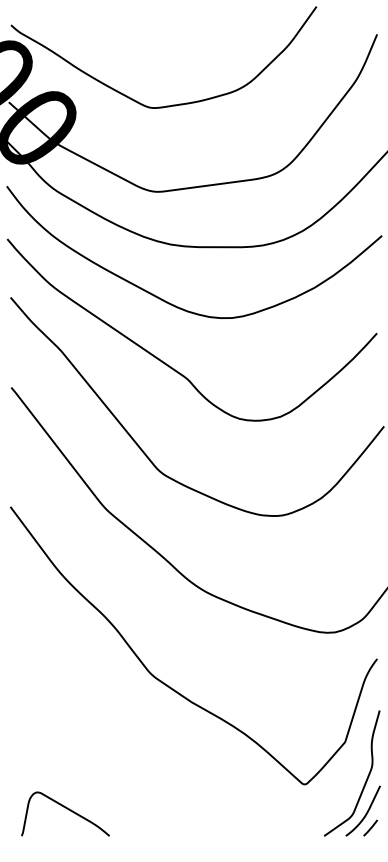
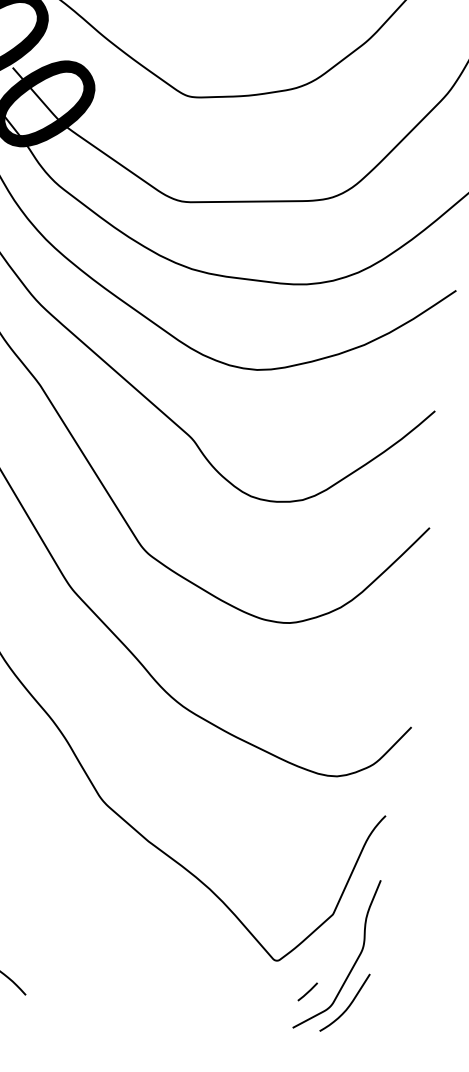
line: (370, 827) -> (307, 991), moved

